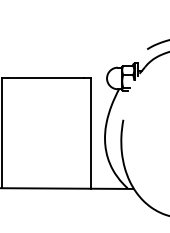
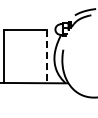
line: (90, 133) -> (47, 56), solid -> dashed

